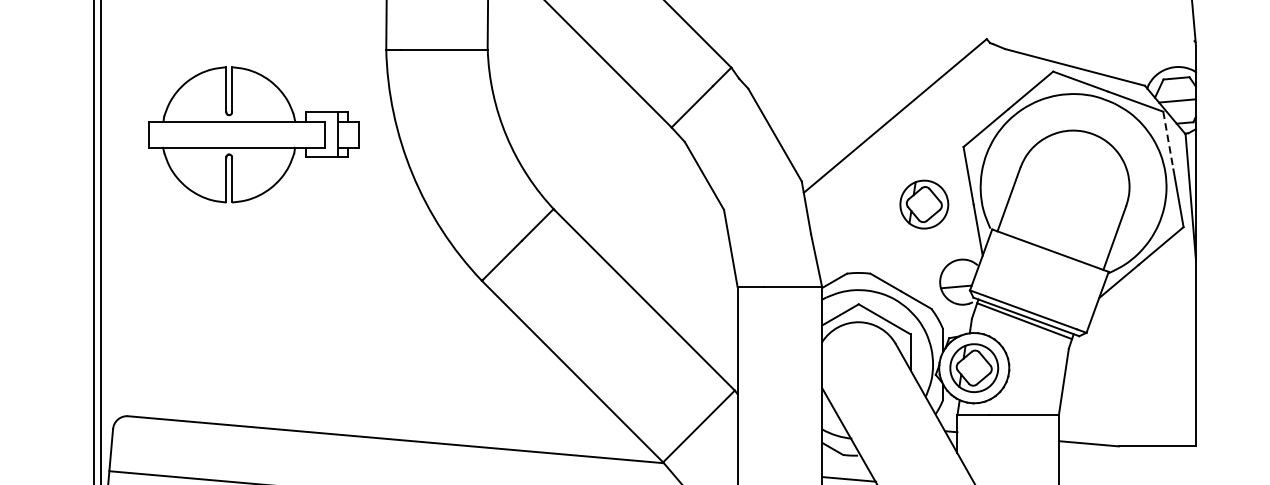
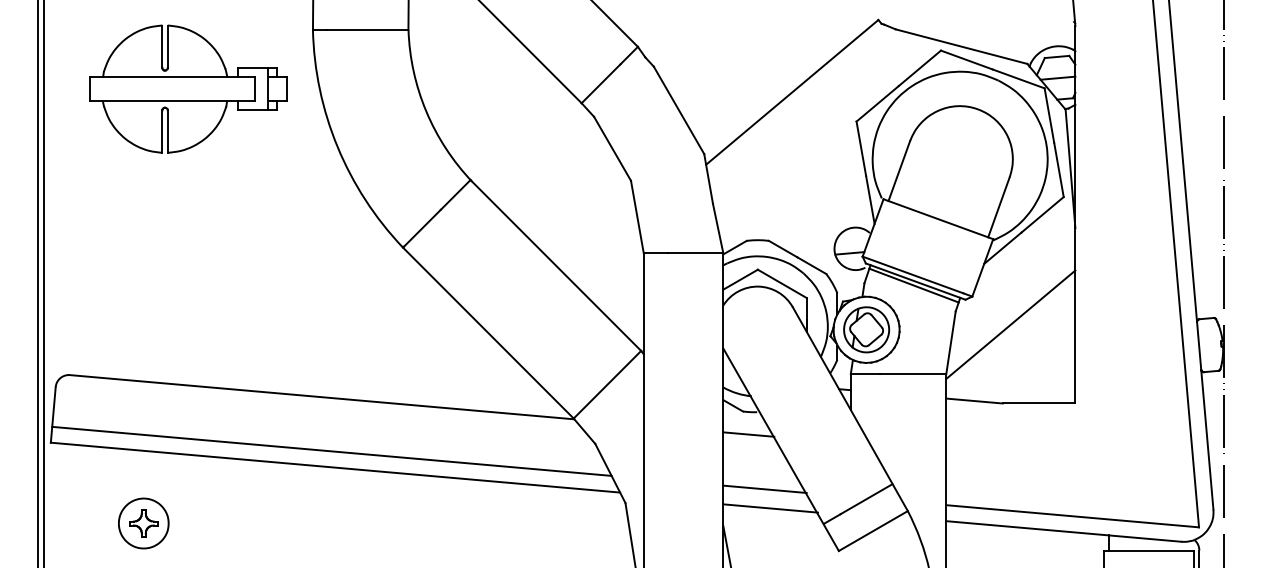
part: (254, 134) -> (188, 88), moved
line: (1168, 140) -> (1049, 115), dashed -> solid
part: (924, 204) -> (819, 175), removed
line: (1127, 362) -> (1010, 324), added

